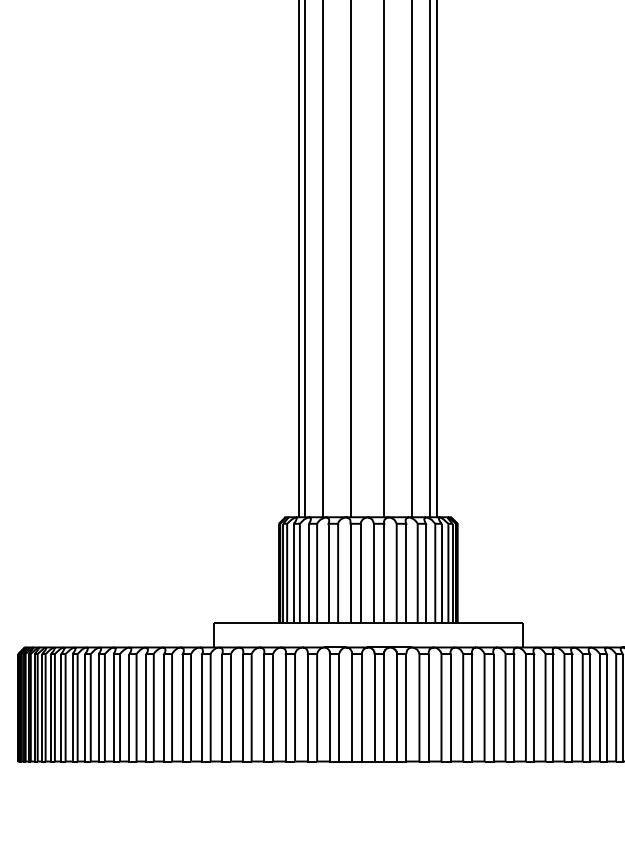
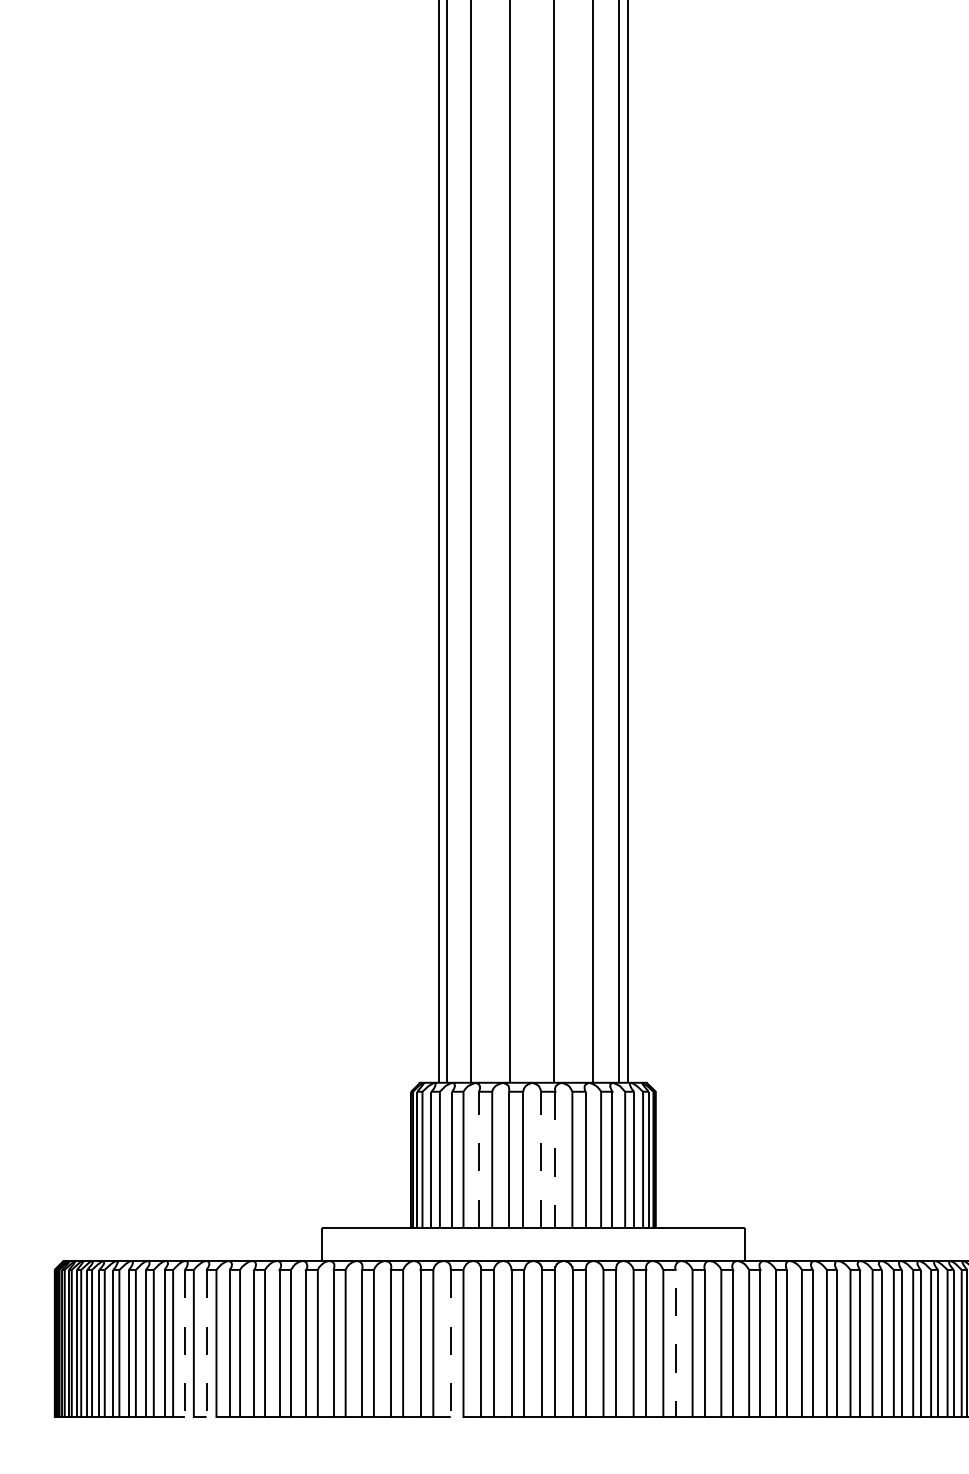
line: (328, 573) -> (479, 1159), solid -> dashed
line: (374, 573) -> (541, 1159), solid -> dashed
line: (384, 574) -> (555, 1160), solid -> dashed
line: (113, 711) -> (184, 1348), solid -> dashed
line: (129, 712) -> (206, 1349), solid -> dashed
line: (307, 712) -> (450, 1350), solid -> dashed
line: (472, 712) -> (675, 1350), solid -> dashed

